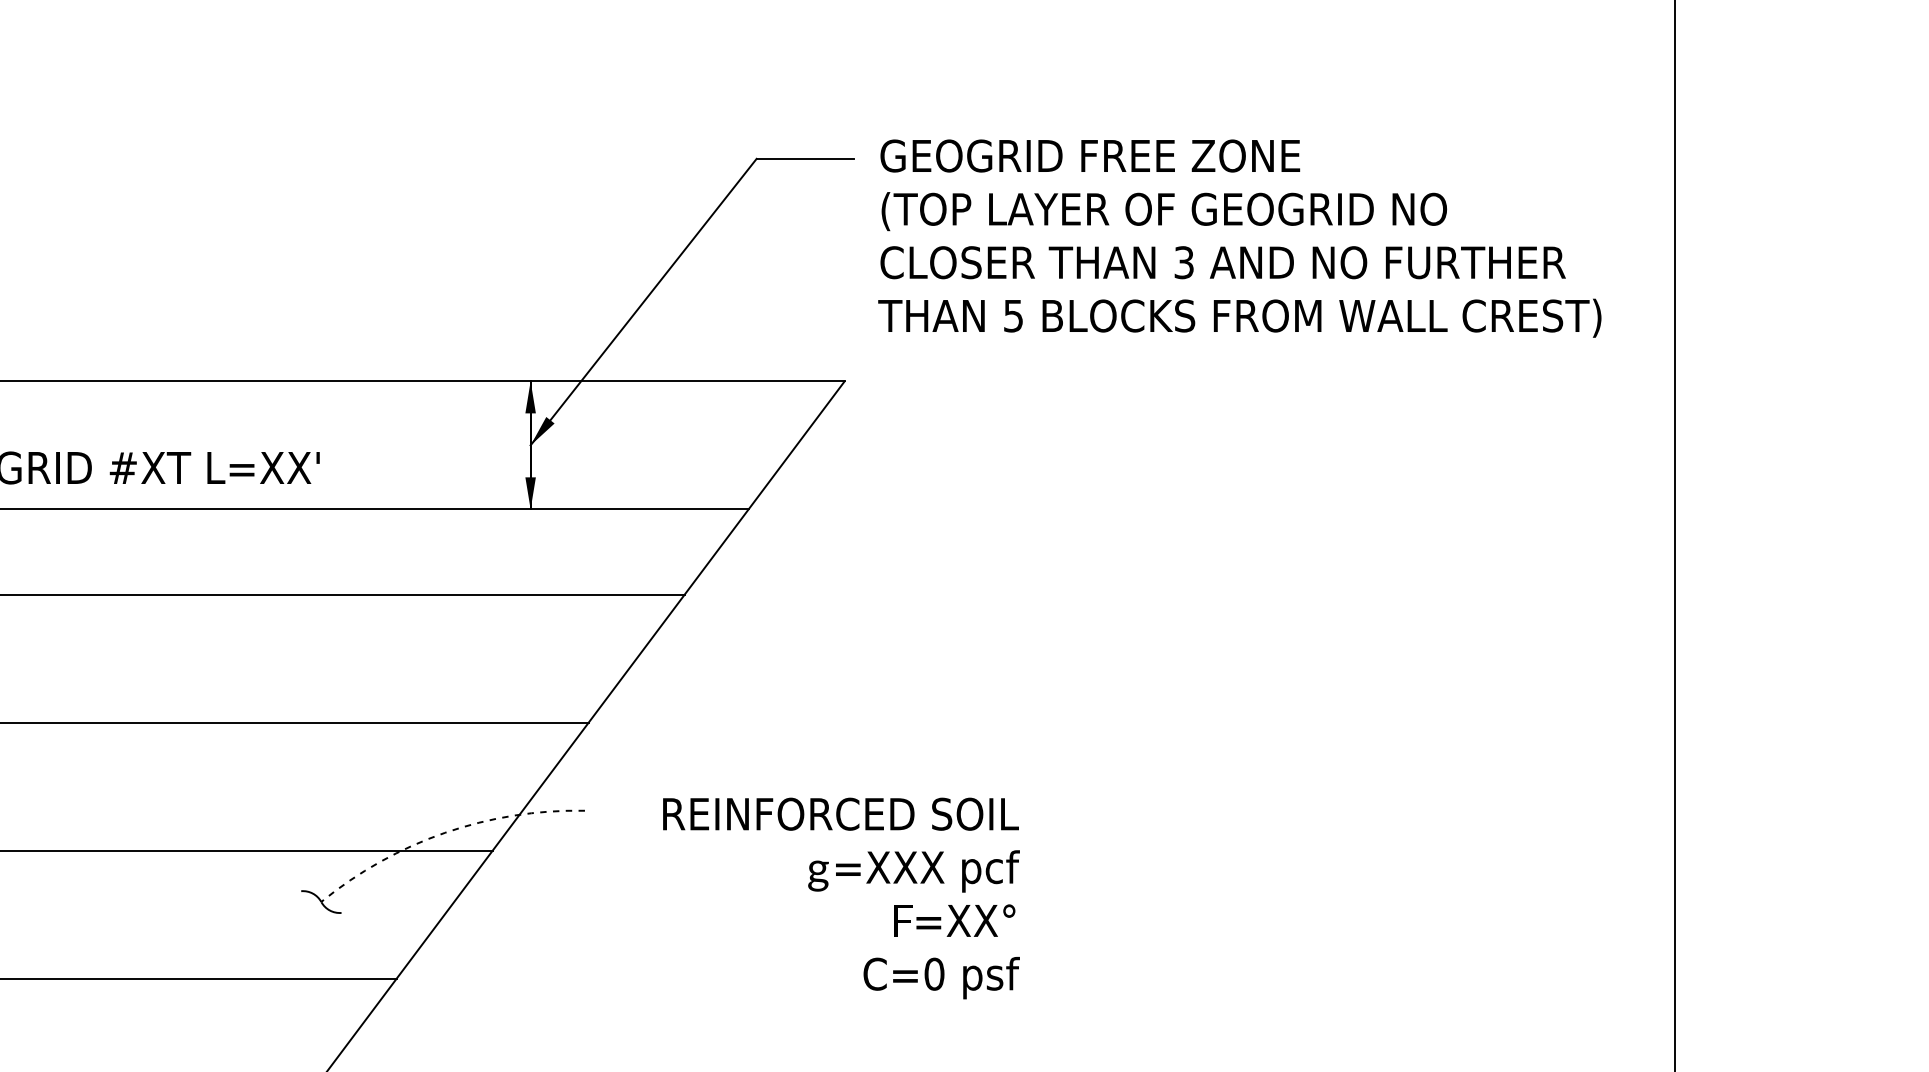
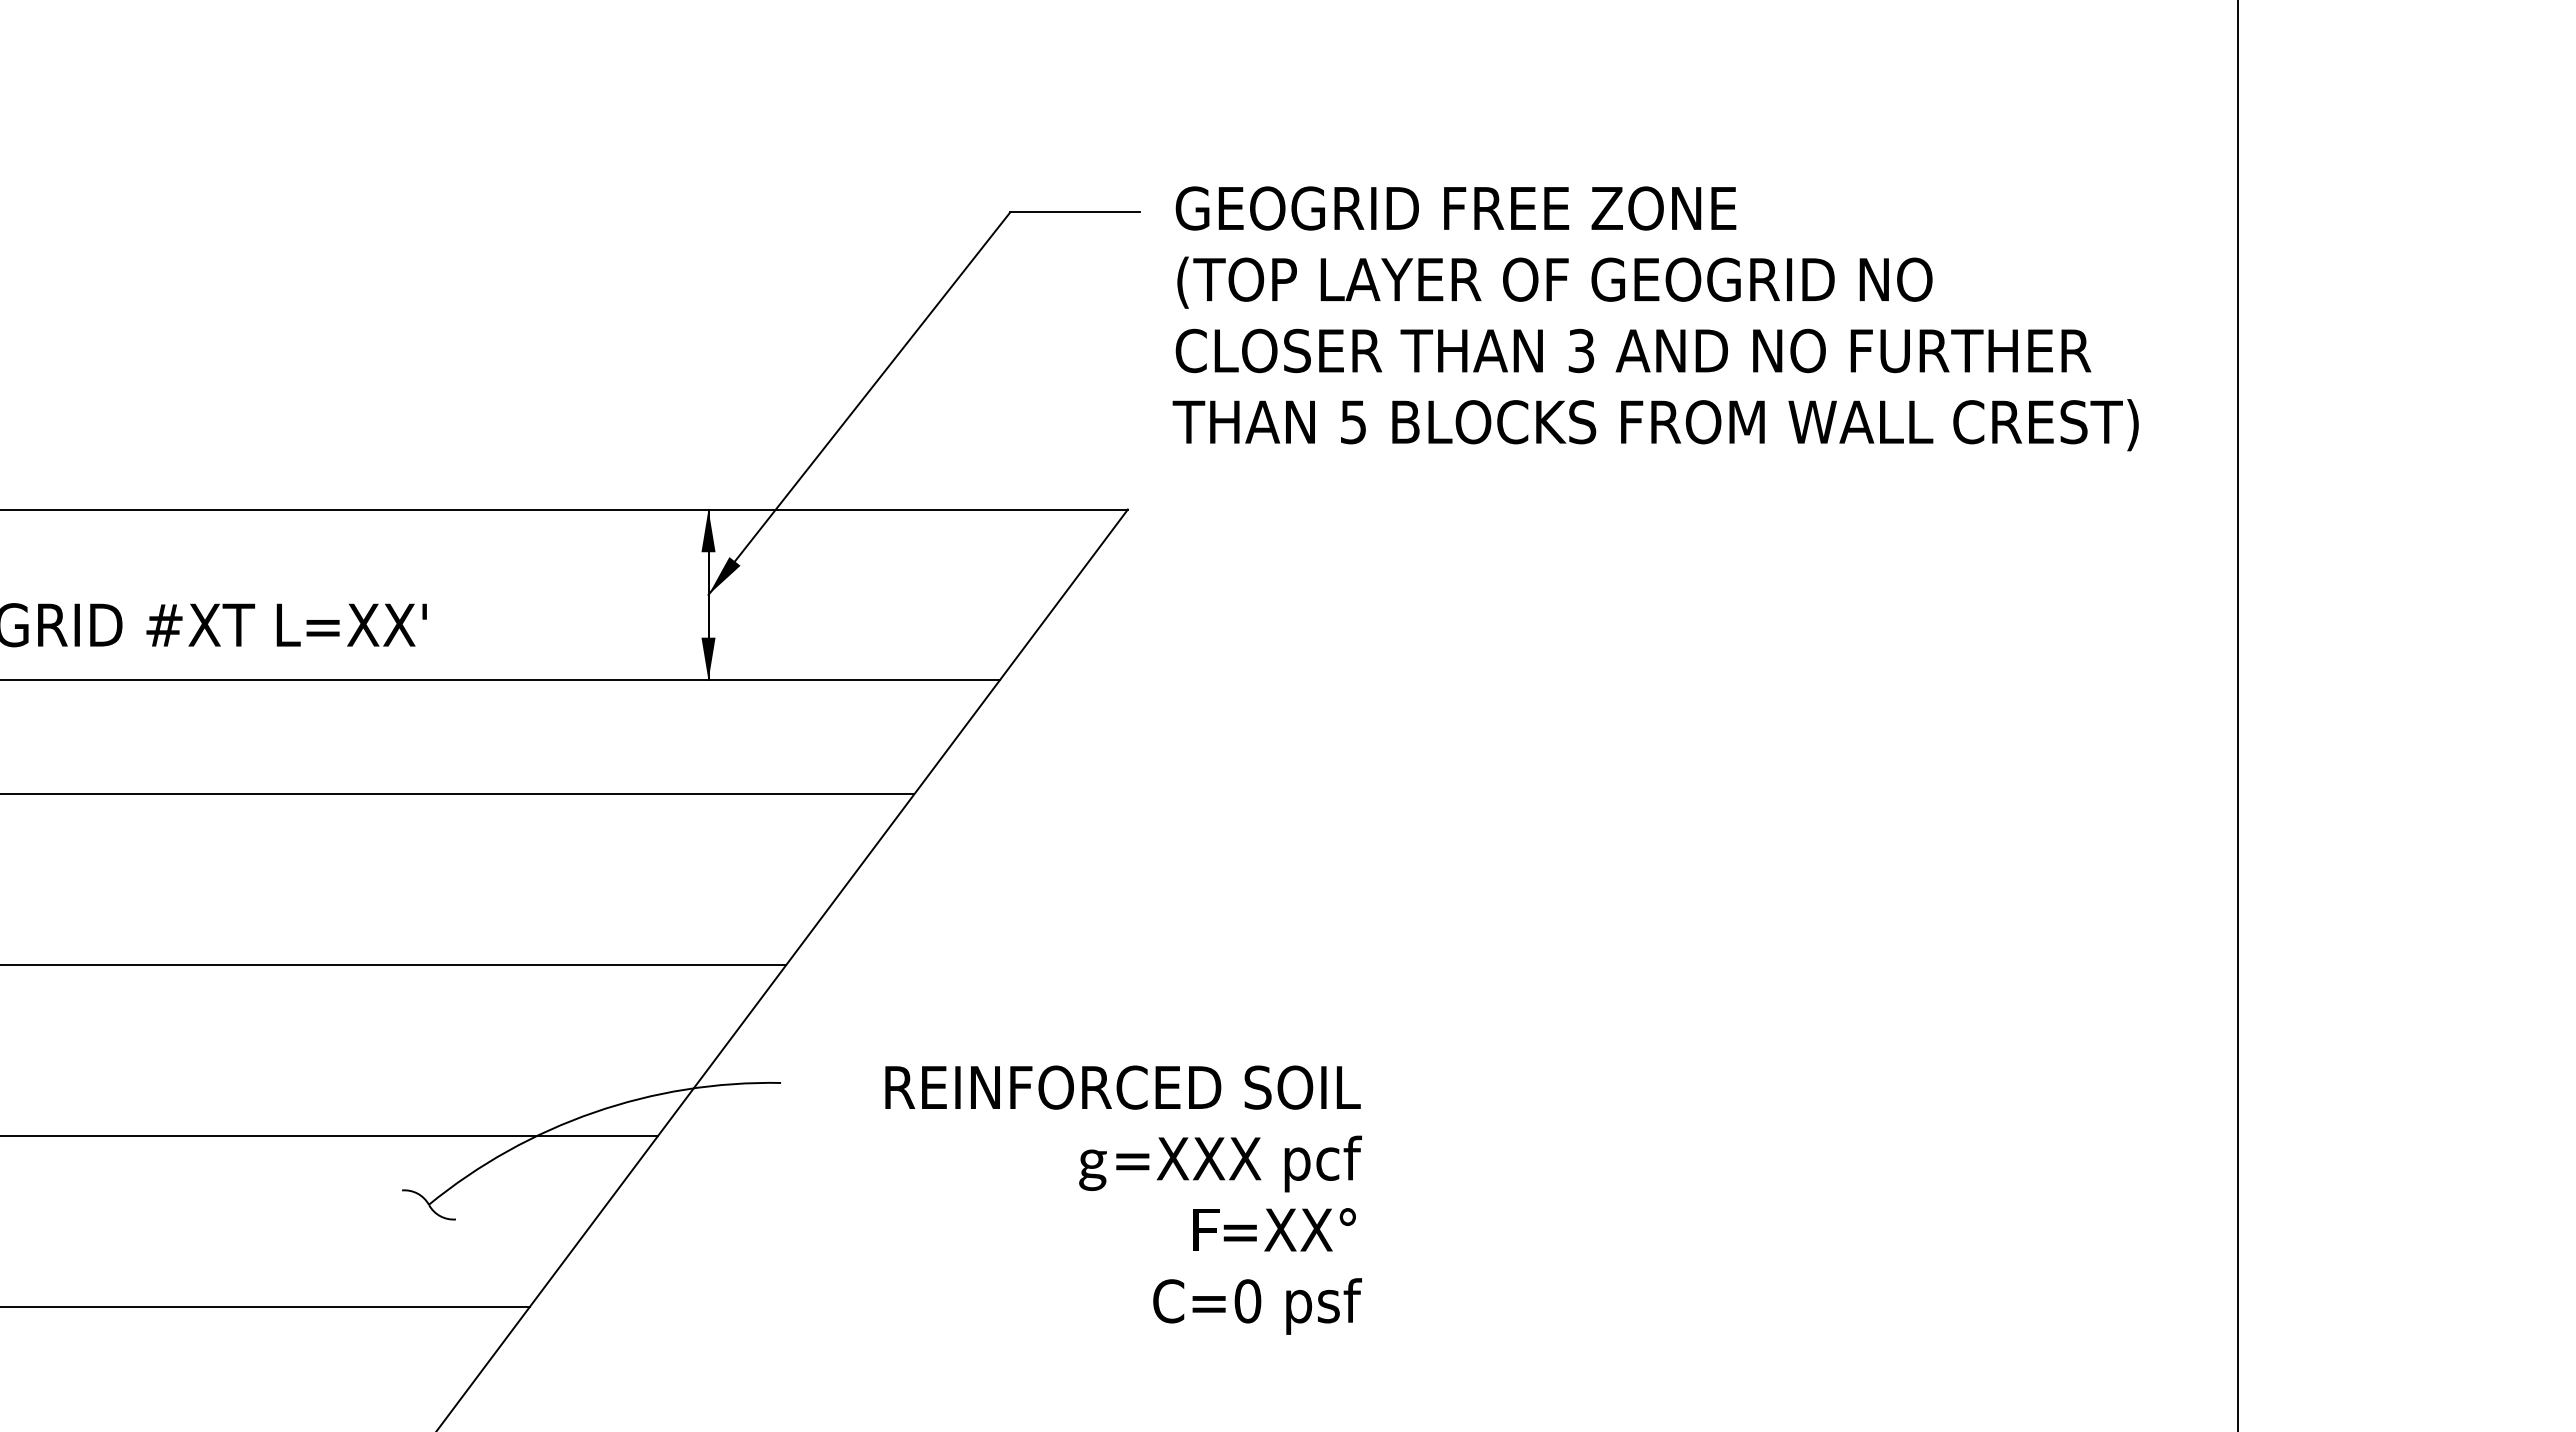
arc: (445, 832) -> (594, 1112), dashed -> solid

